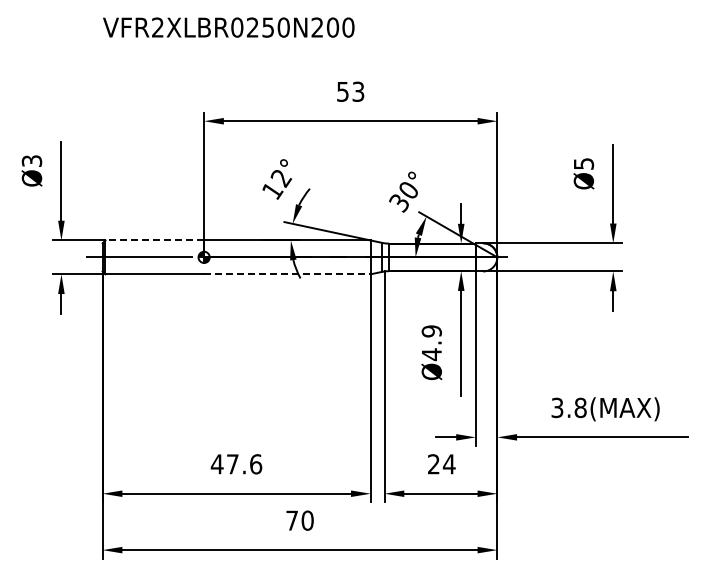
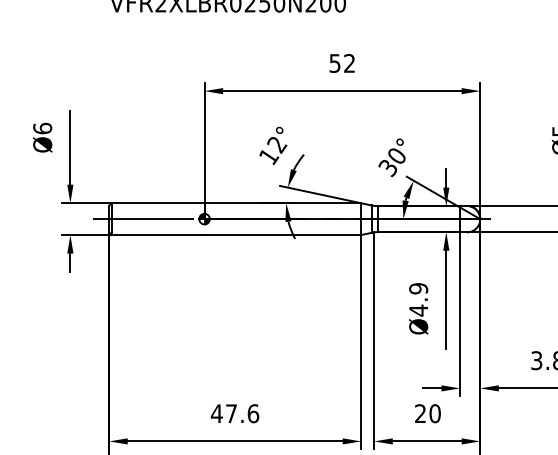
text: (358, 91) -> (349, 63), 53 -> 52
text: (31, 161) -> (42, 128), Ø3 -> Ø6
line: (154, 240) -> (157, 203), dashed -> solid
line: (287, 274) -> (282, 235), dashed -> solid
text: (448, 464) -> (434, 413), 24 -> 20

